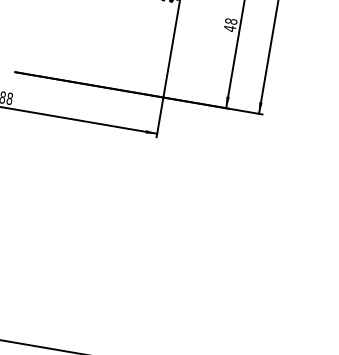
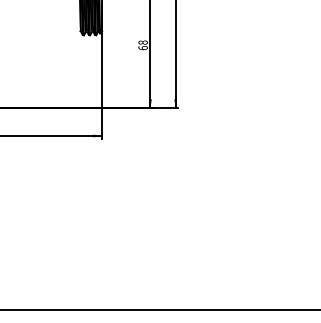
text: (229, 29) -> (142, 48), 48 -> 68

